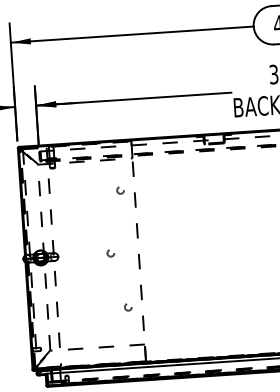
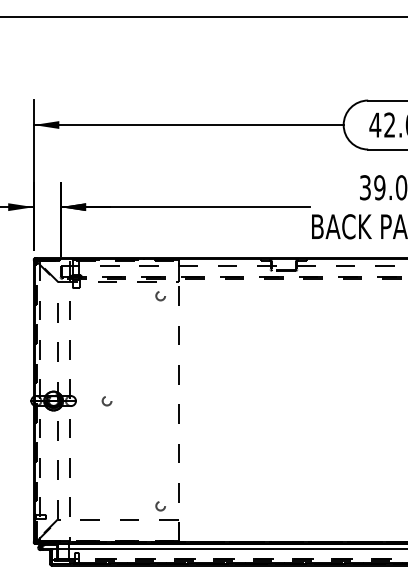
circle: (120, 190) -> (160, 296), moved
circle: (110, 253) -> (106, 401), moved
circle: (128, 307) -> (160, 506), moved

